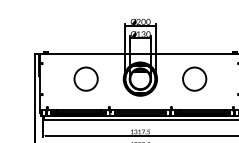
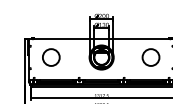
circle: (86, 79) -> (51, 57), moved
circle: (193, 79) -> (150, 57), moved

